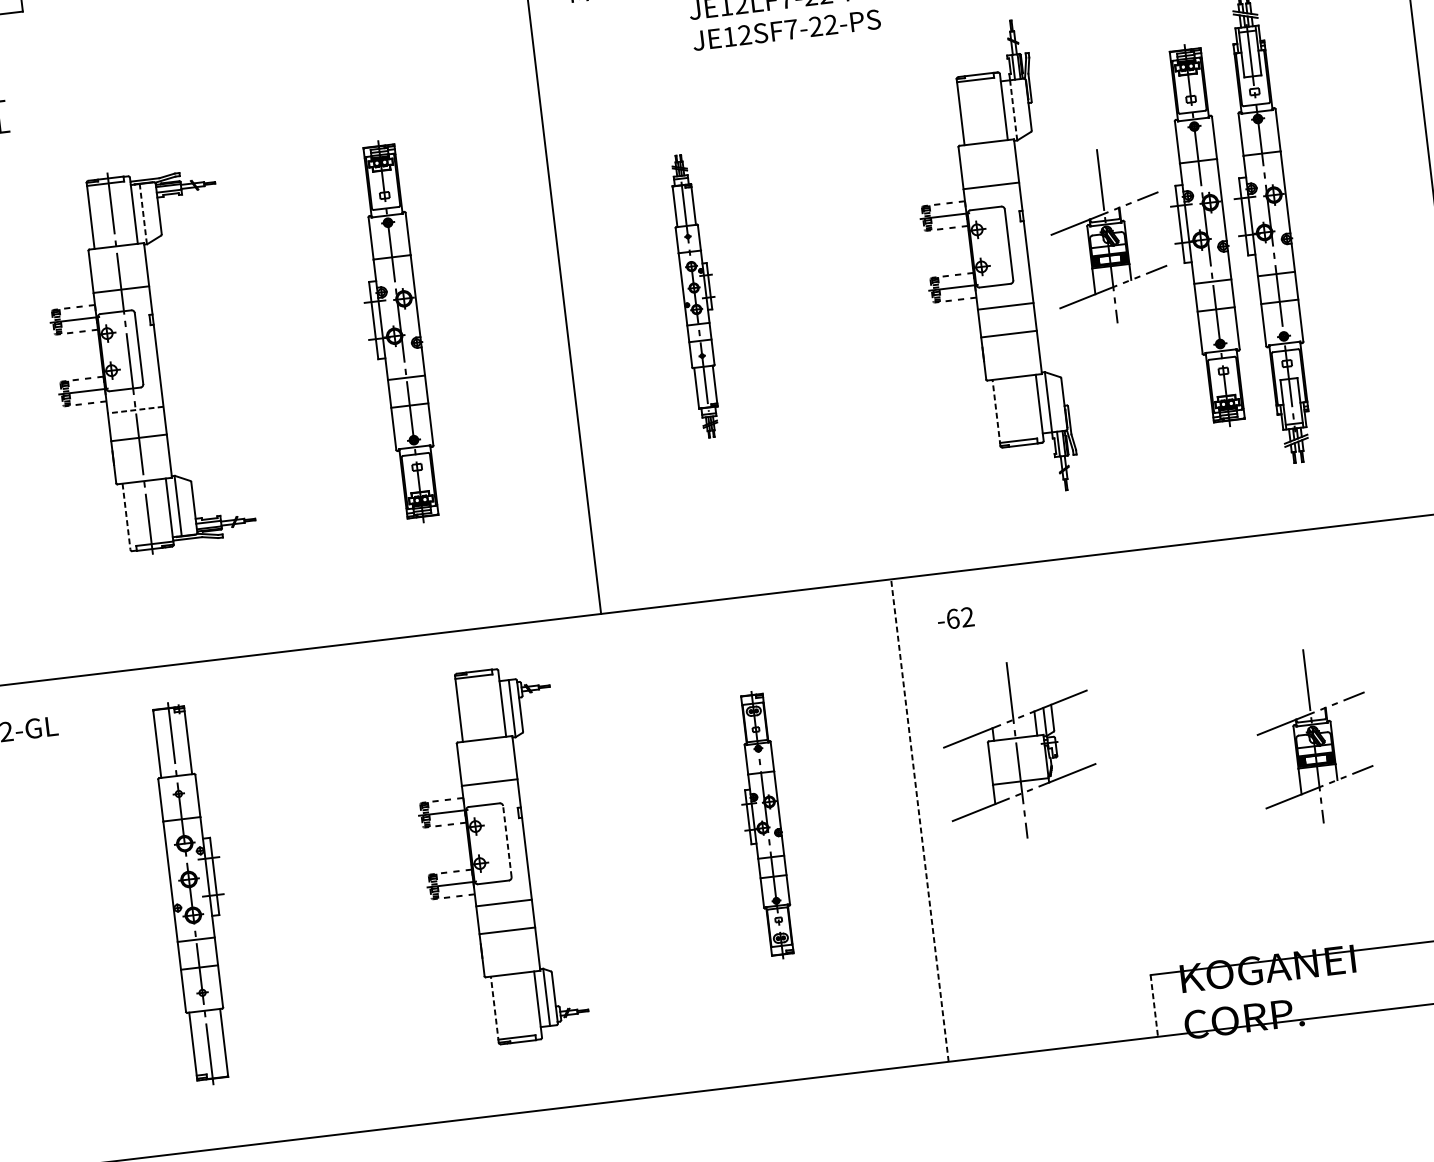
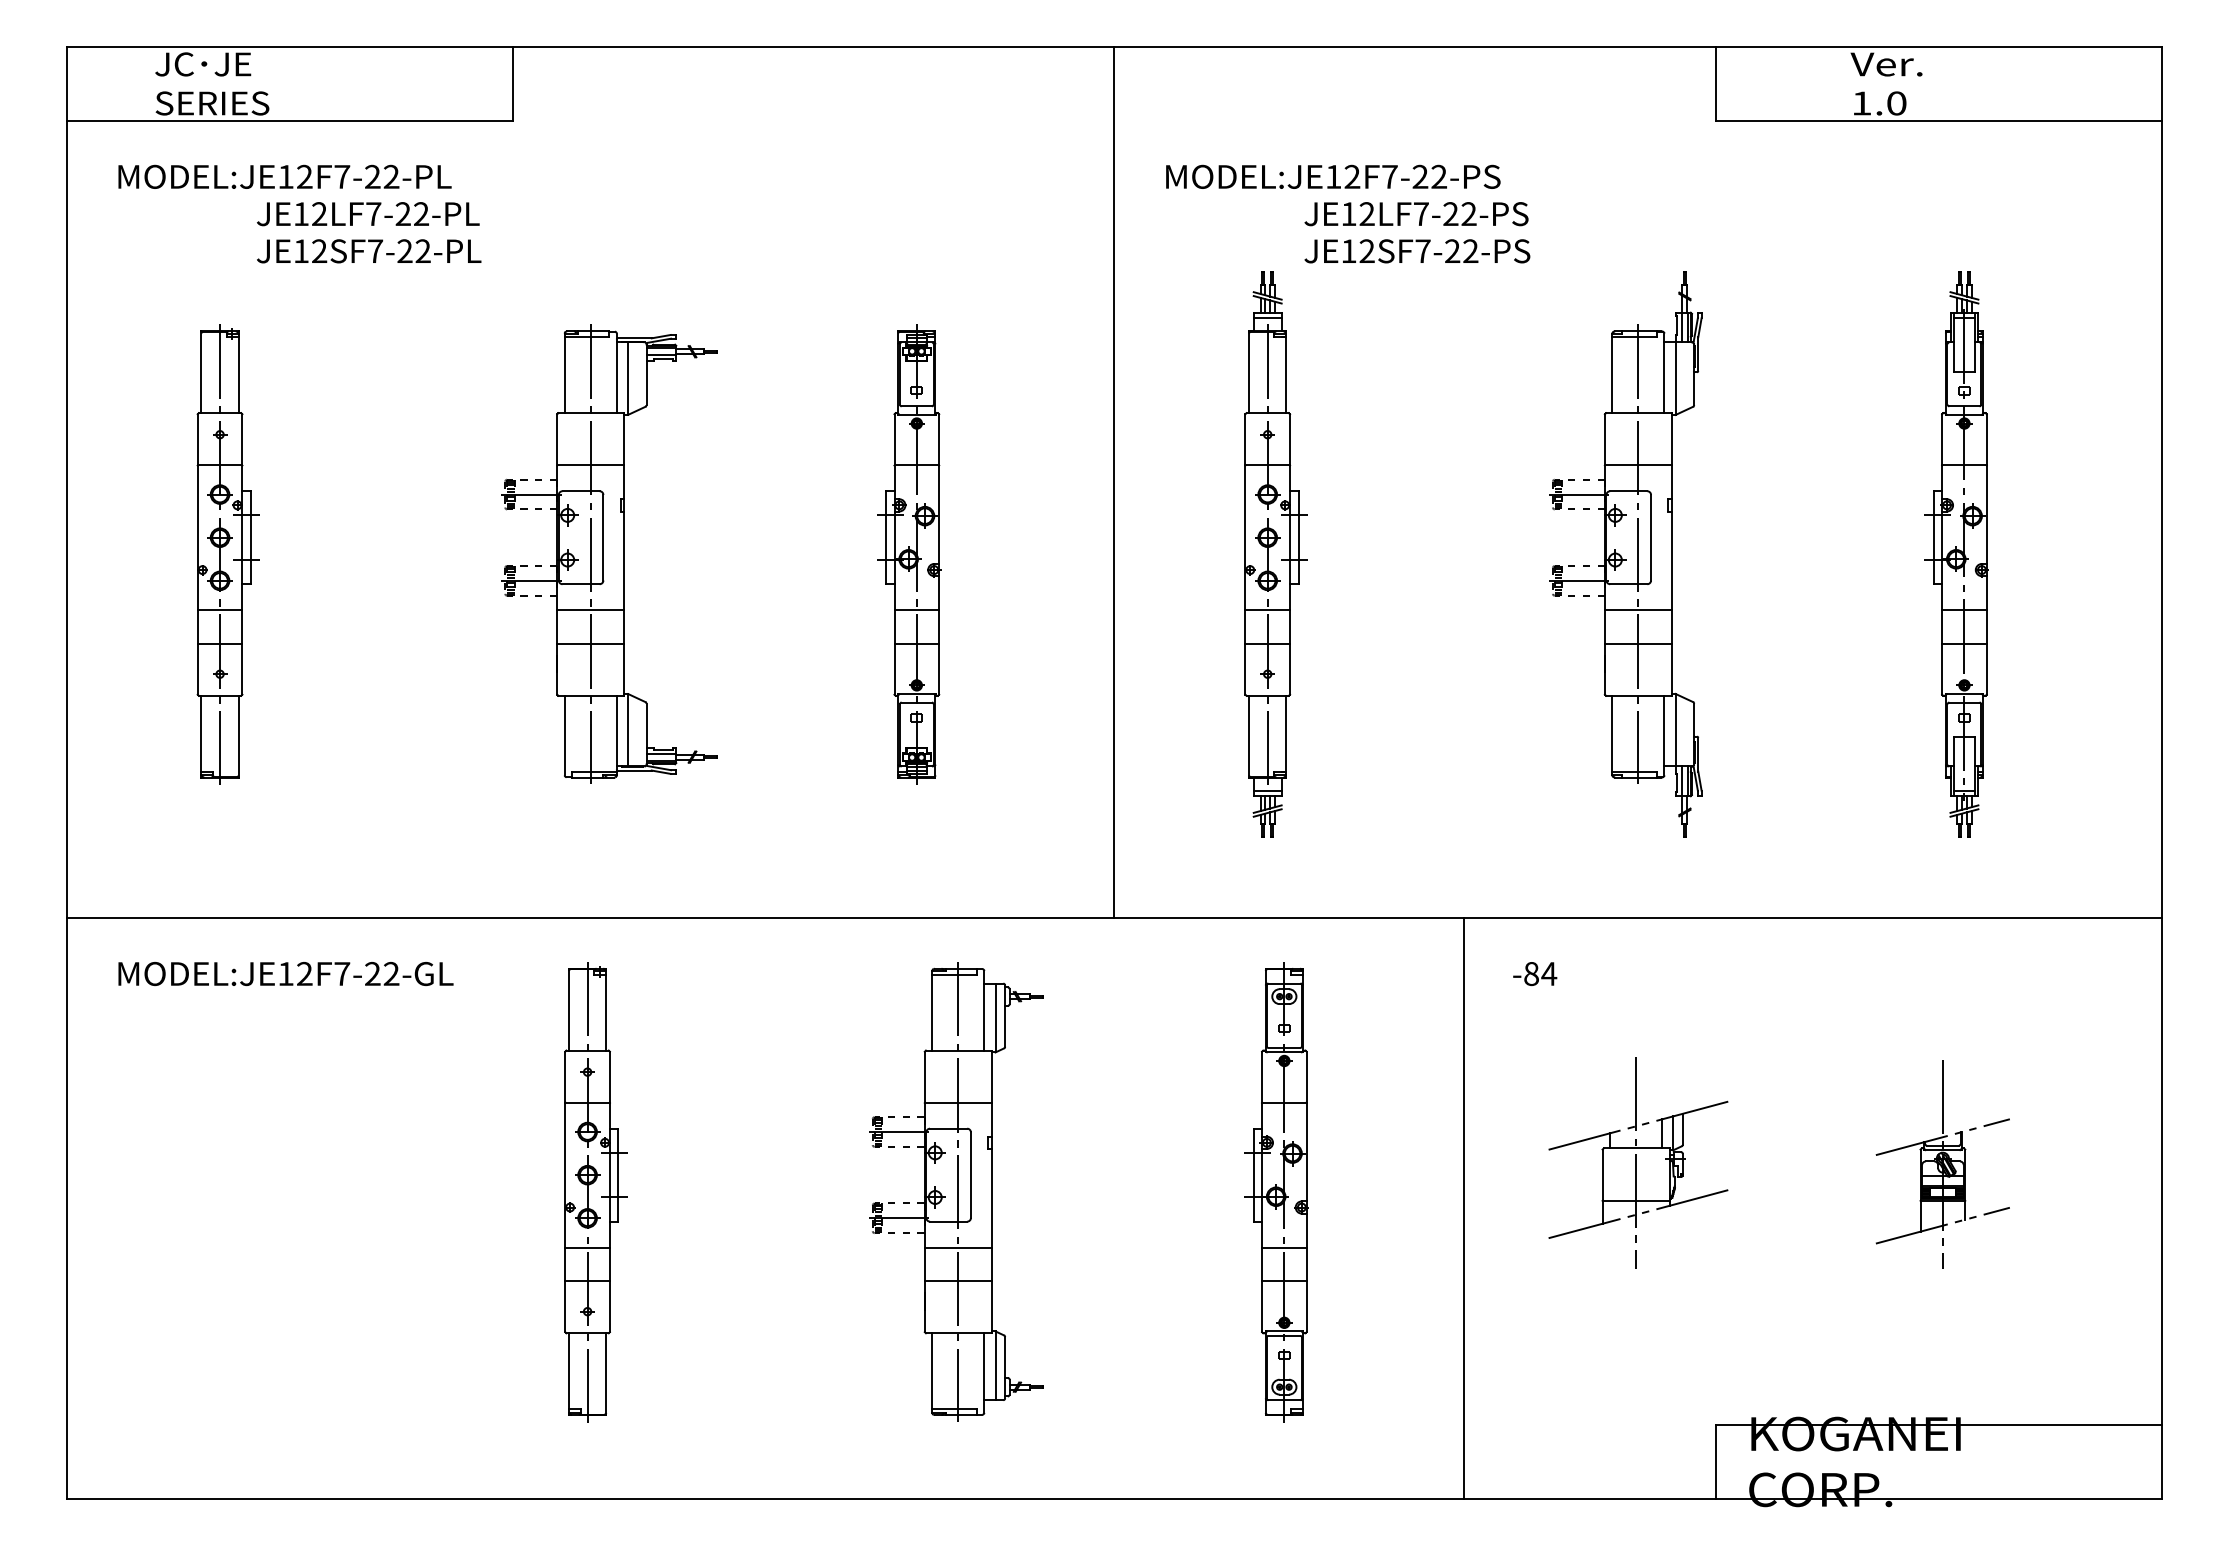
line: (1013, 110) -> (1675, 378), dashed -> solid
line: (143, 213) -> (627, 378), dashed -> solid
part: (1106, 236) -> (1768, 541), removed
part: (1201, 236) -> (1880, 554), removed
line: (1000, 260) -> (1638, 554), added
part: (698, 295) -> (1275, 554), size x1.67
line: (135, 410) -> (590, 610), dashed -> solid
line: (996, 412) -> (1612, 735), dashed -> solid
line: (126, 516) -> (564, 735), dashed -> solid
text: (960, 617) -> (1540, 973), -62 -> -84
part: (1019, 749) -> (1638, 1162), moved
line: (919, 820) -> (1463, 1208), dashed -> solid
part: (762, 825) -> (1276, 1192), size x1.43
line: (507, 841) -> (970, 1175), dashed -> solid
line: (498, 856) -> (958, 1191), added
line: (1154, 1006) -> (1715, 1462), dashed -> solid
line: (495, 1010) -> (932, 1373), dashed -> solid

